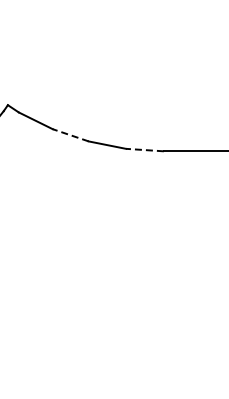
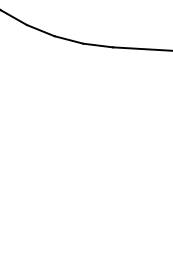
line: (70, 135) -> (40, 30), dashed -> solid
line: (144, 150) -> (97, 45), dashed -> solid

